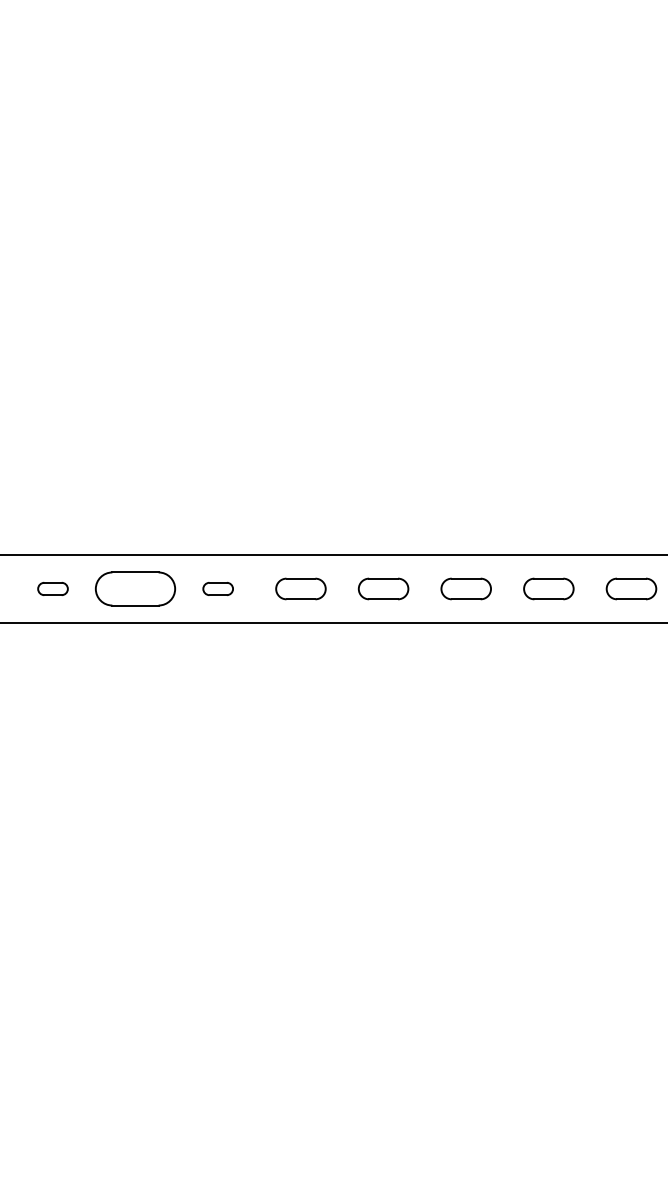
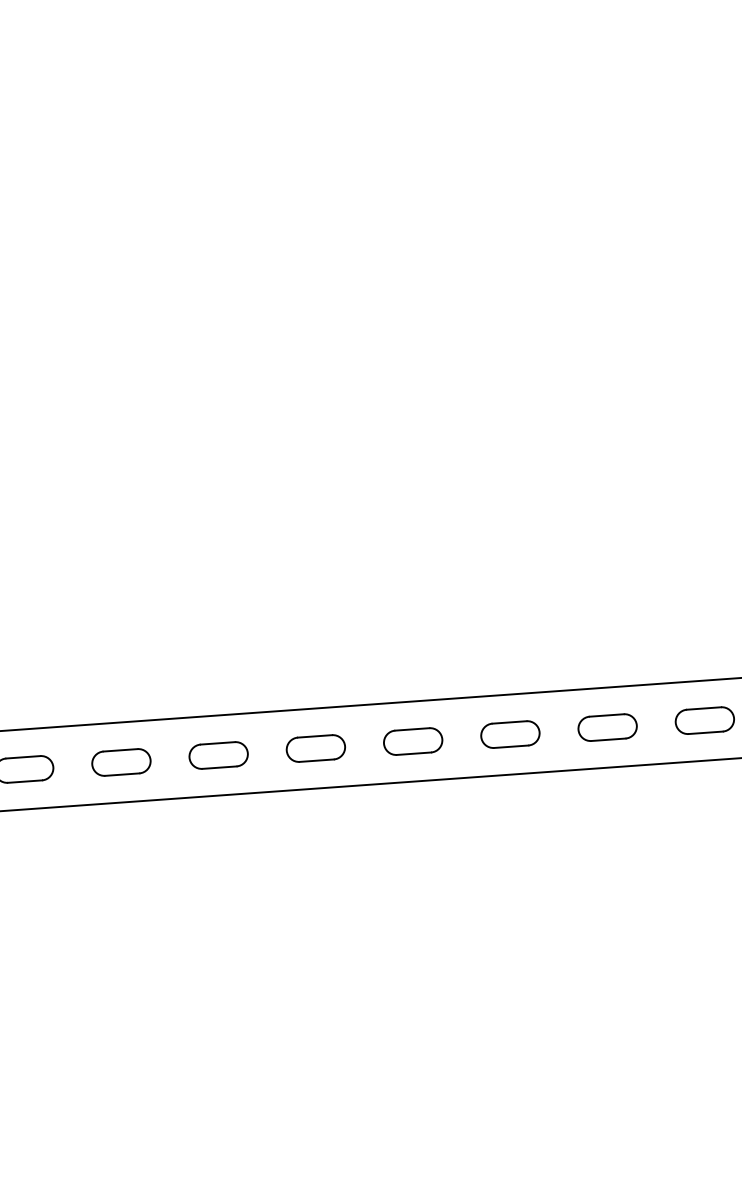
part: (52, 588) -> (120, 761), size x1.67
part: (135, 588) -> (218, 754), size x0.62
part: (217, 588) -> (314, 748), size x1.67

